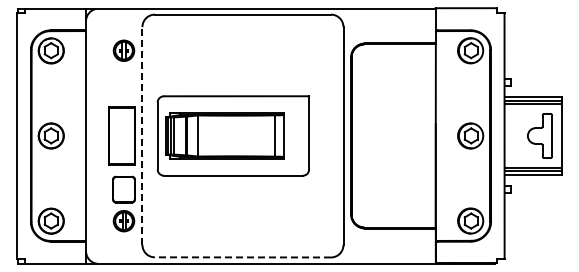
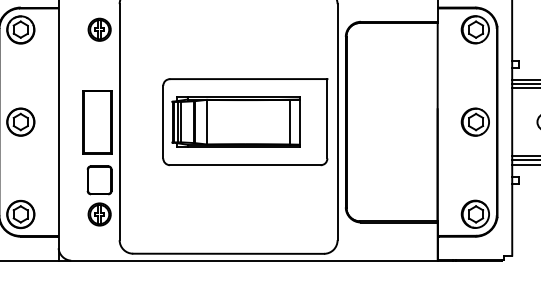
line: (142, 135) -> (119, 121), dashed -> solid
part: (232, 135) -> (244, 121), moved
line: (242, 257) -> (228, 253), dashed -> solid

